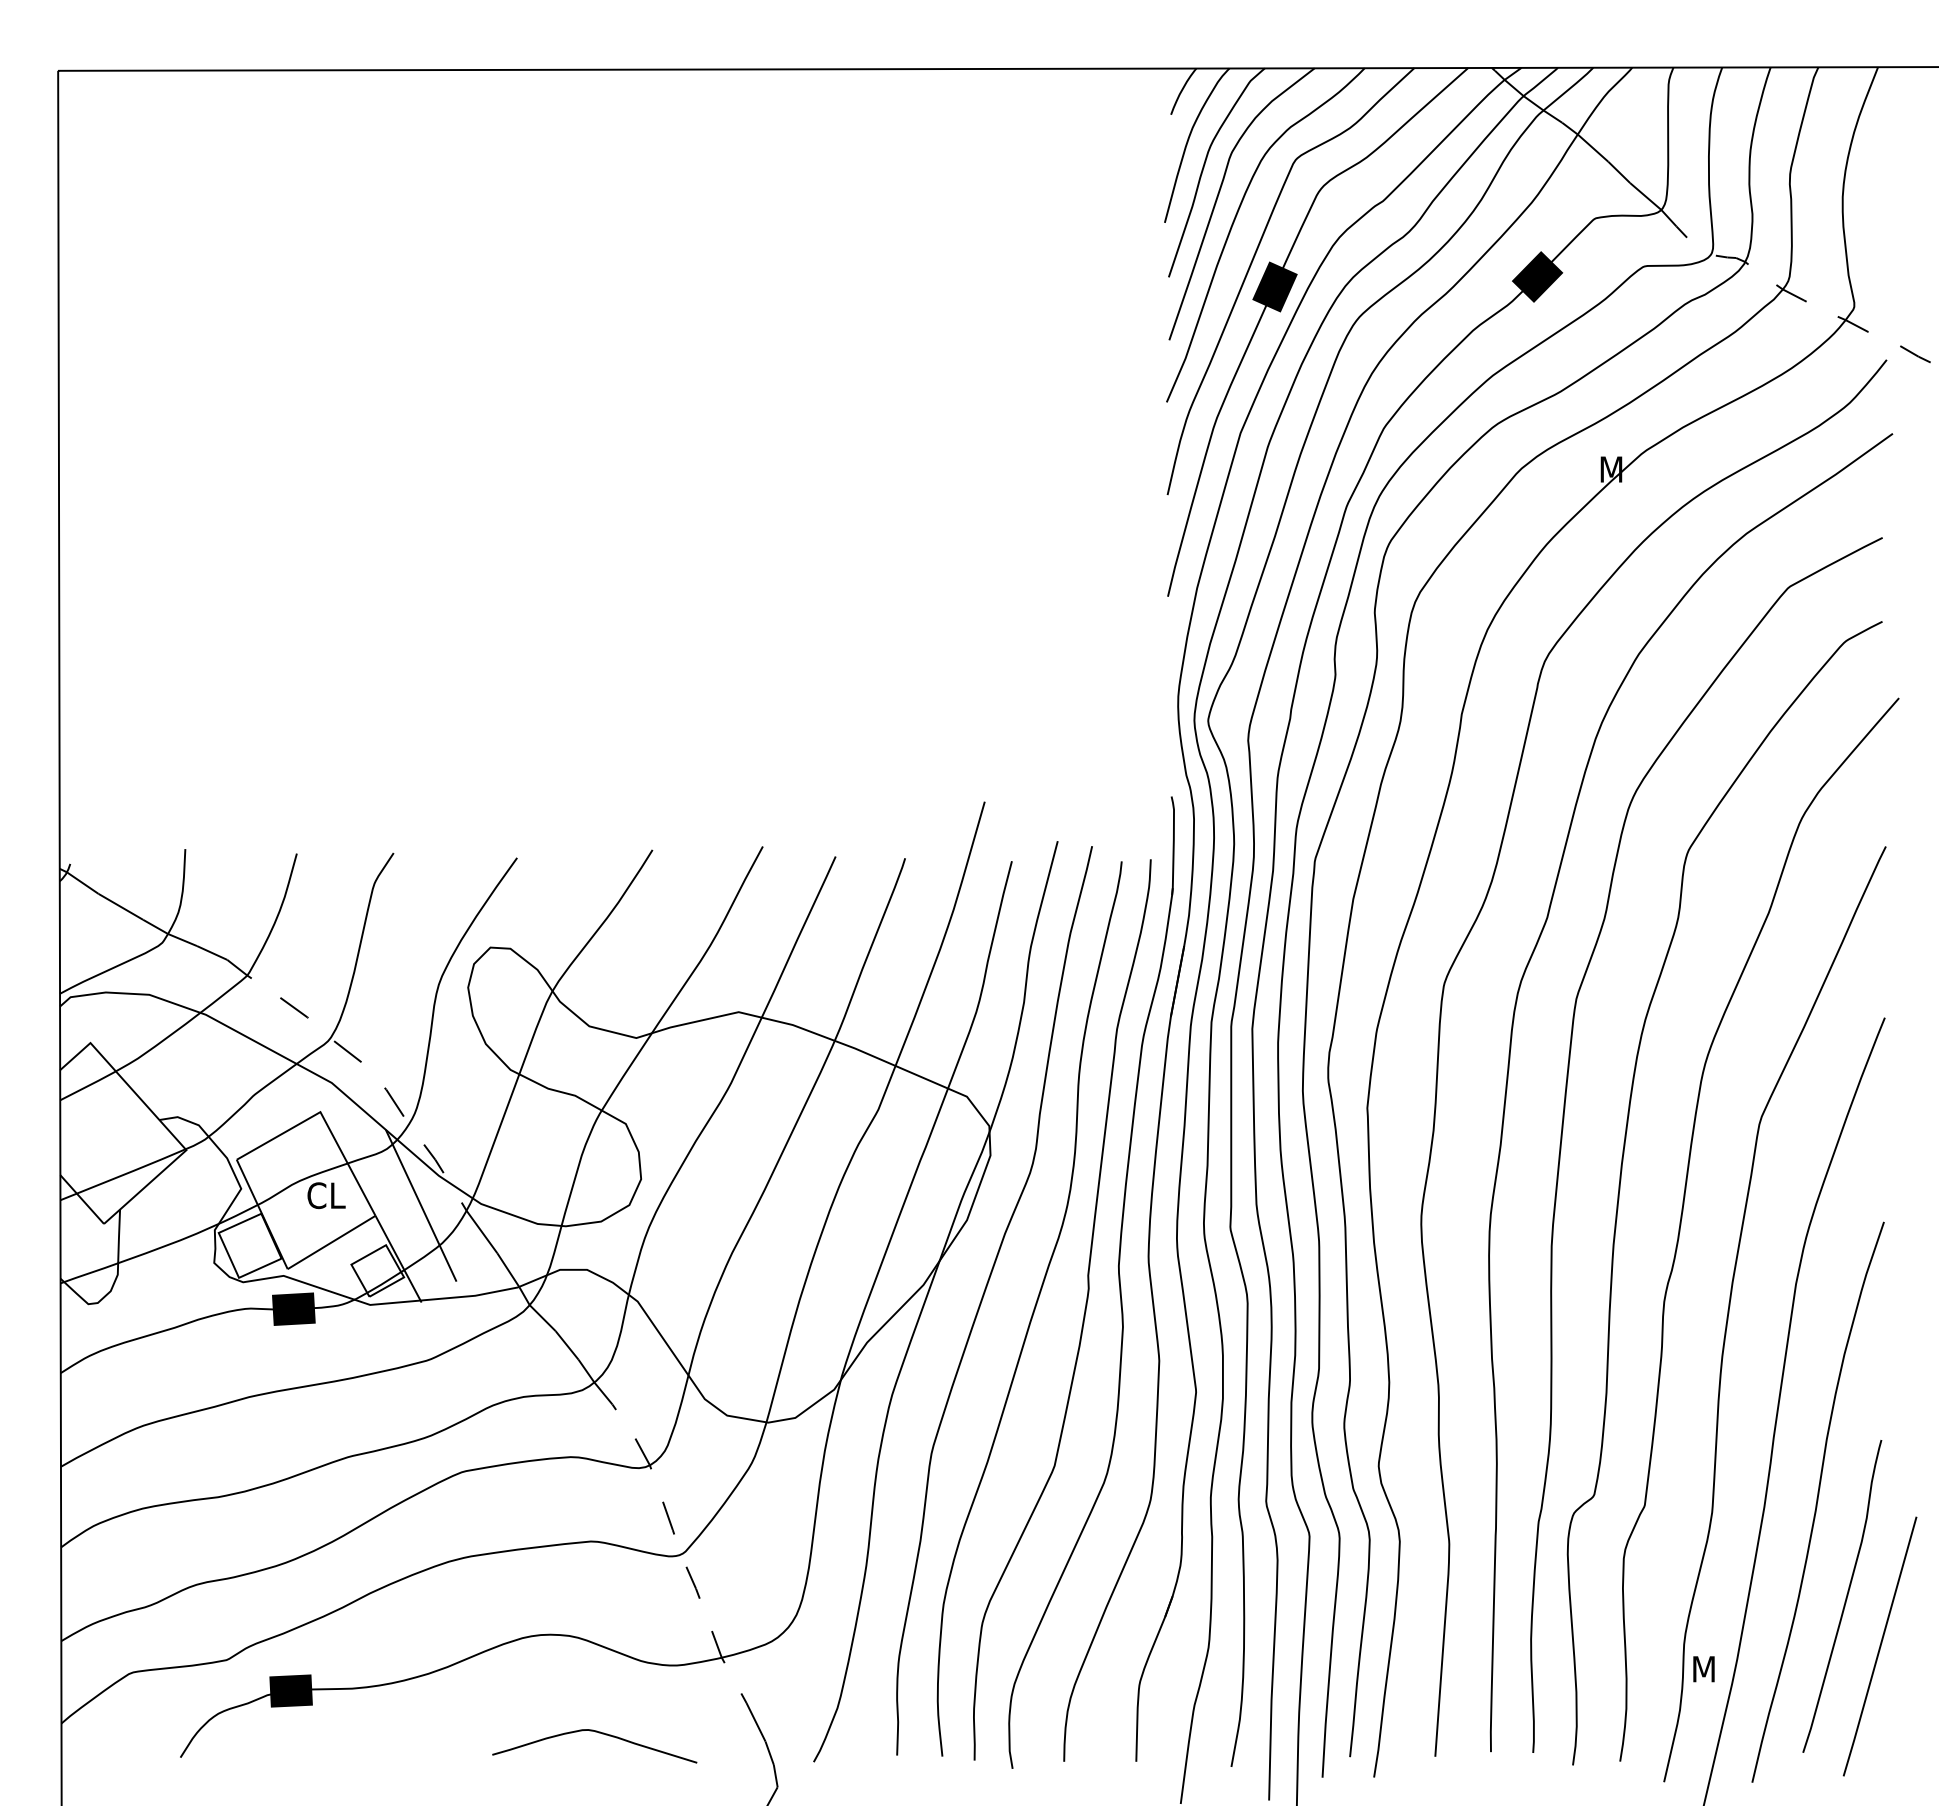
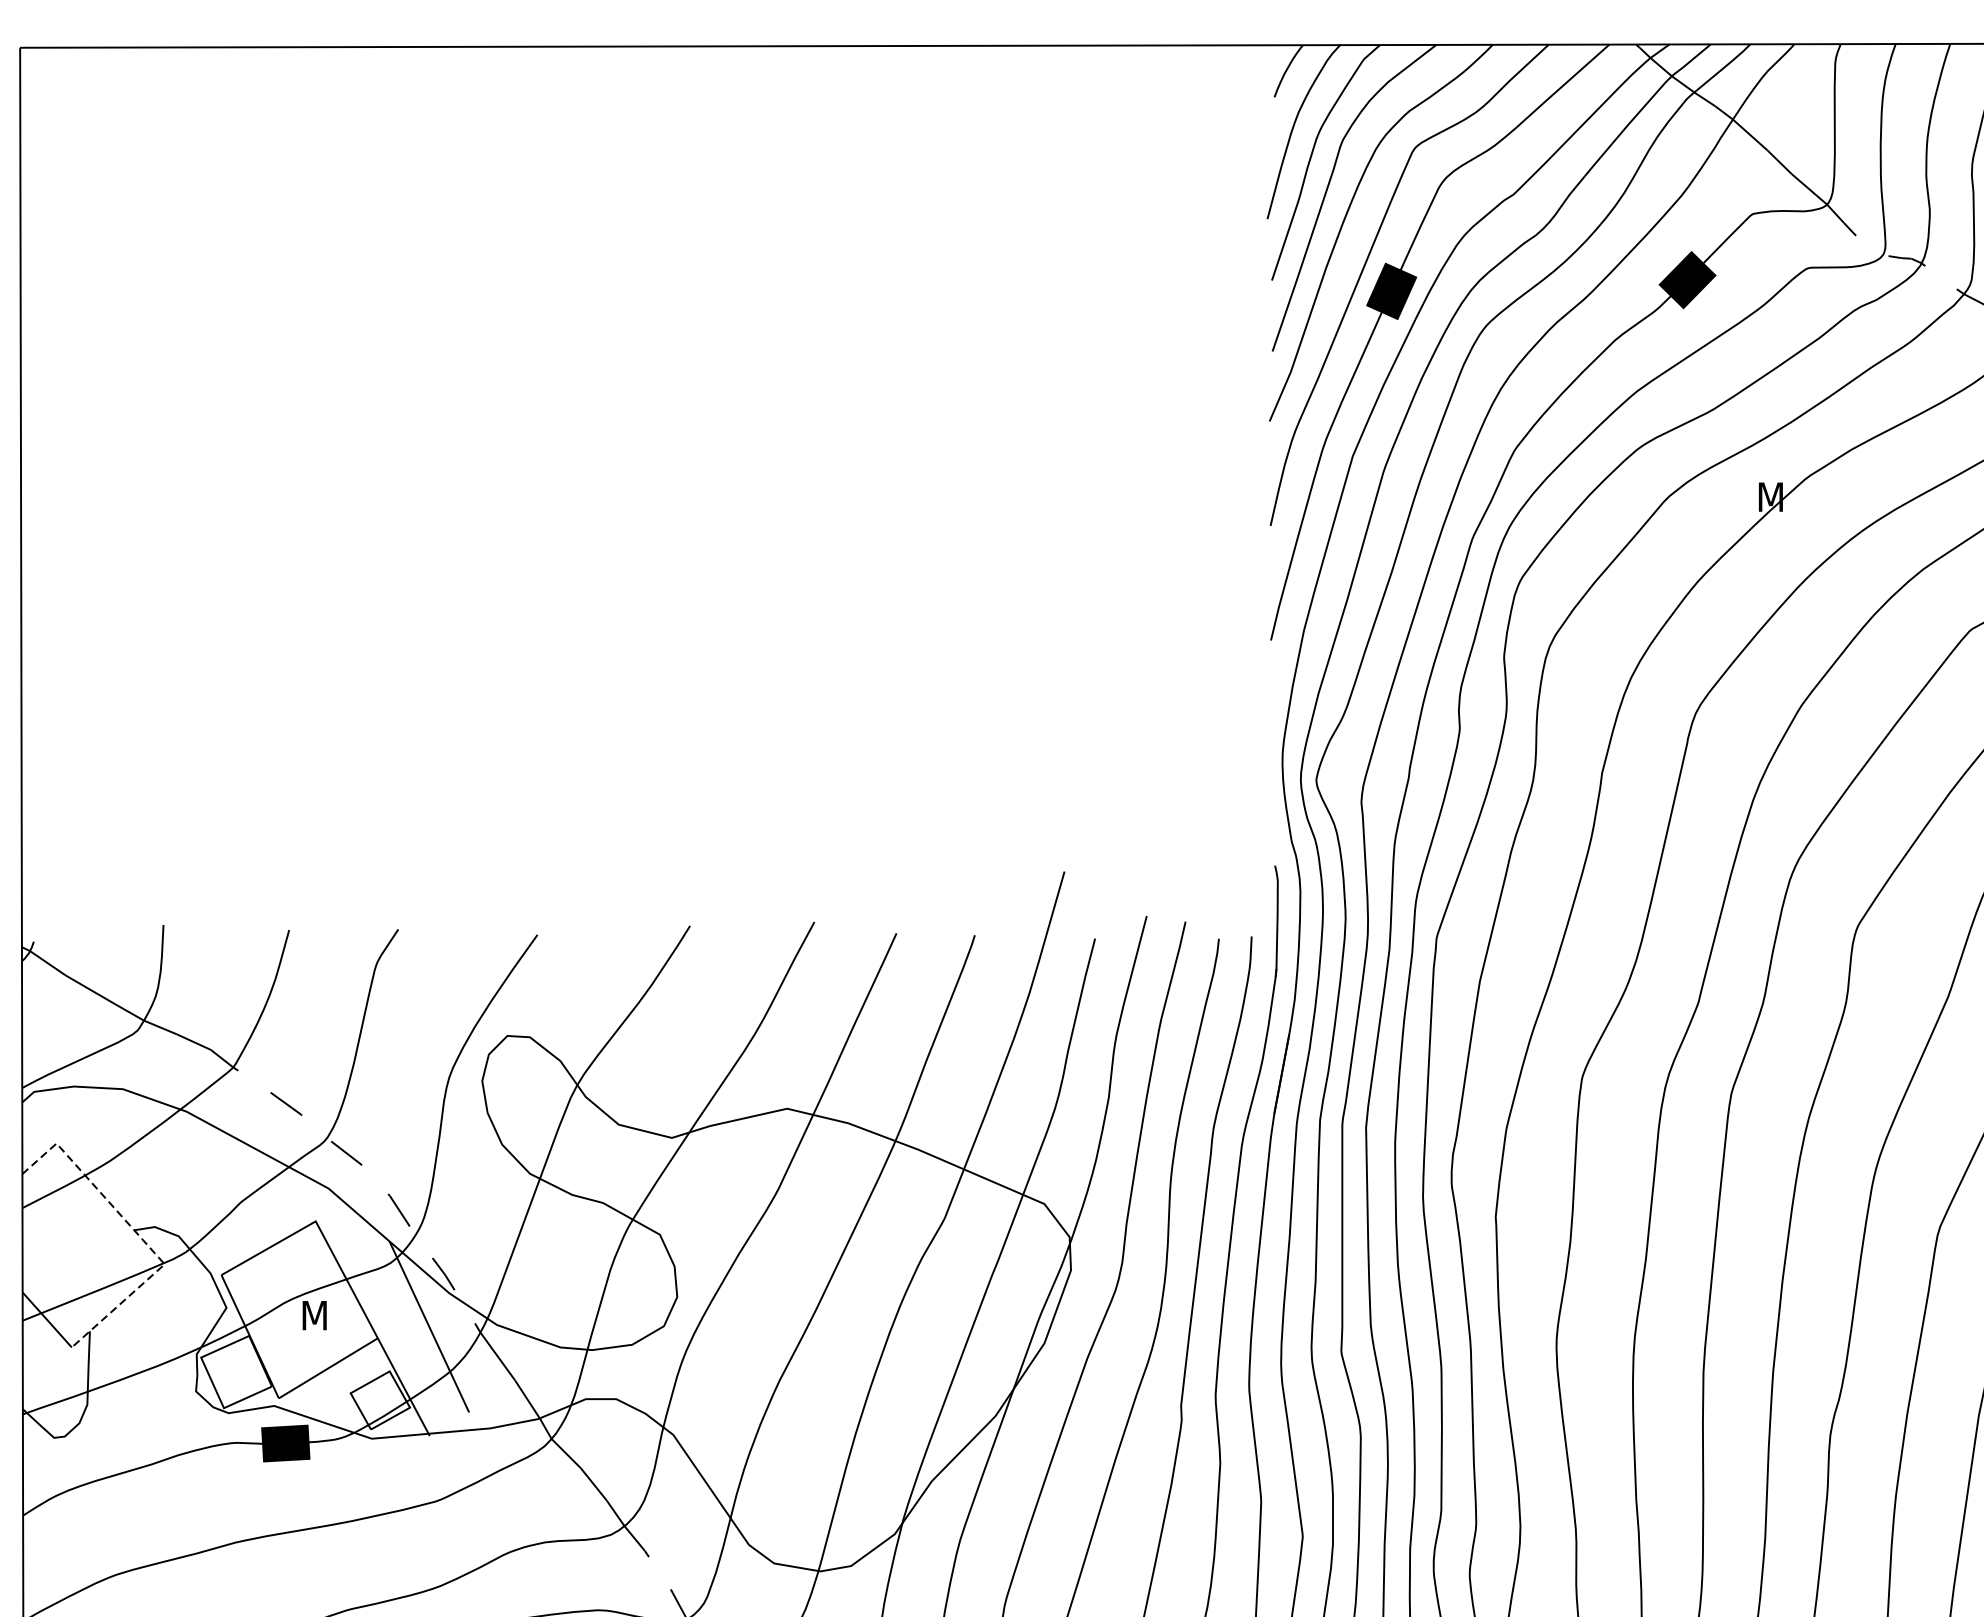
line: (161, 1122) -> (136, 1233), solid -> dashed
text: (326, 1195) -> (322, 1315), CL -> M

